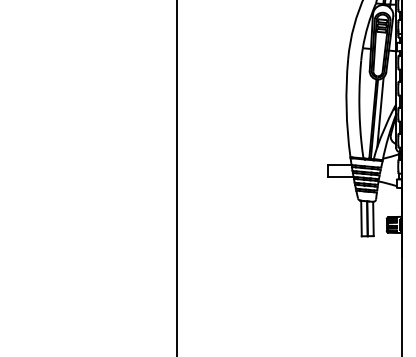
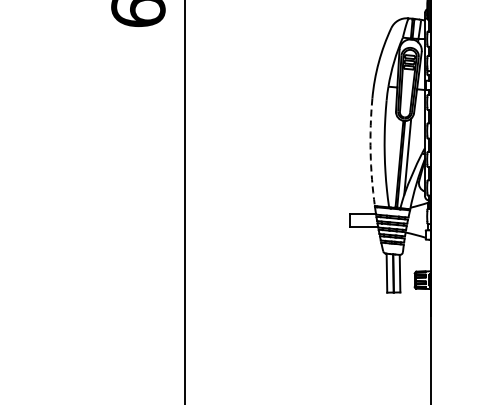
arc: (346, 108) -> (370, 152), solid -> dashed

